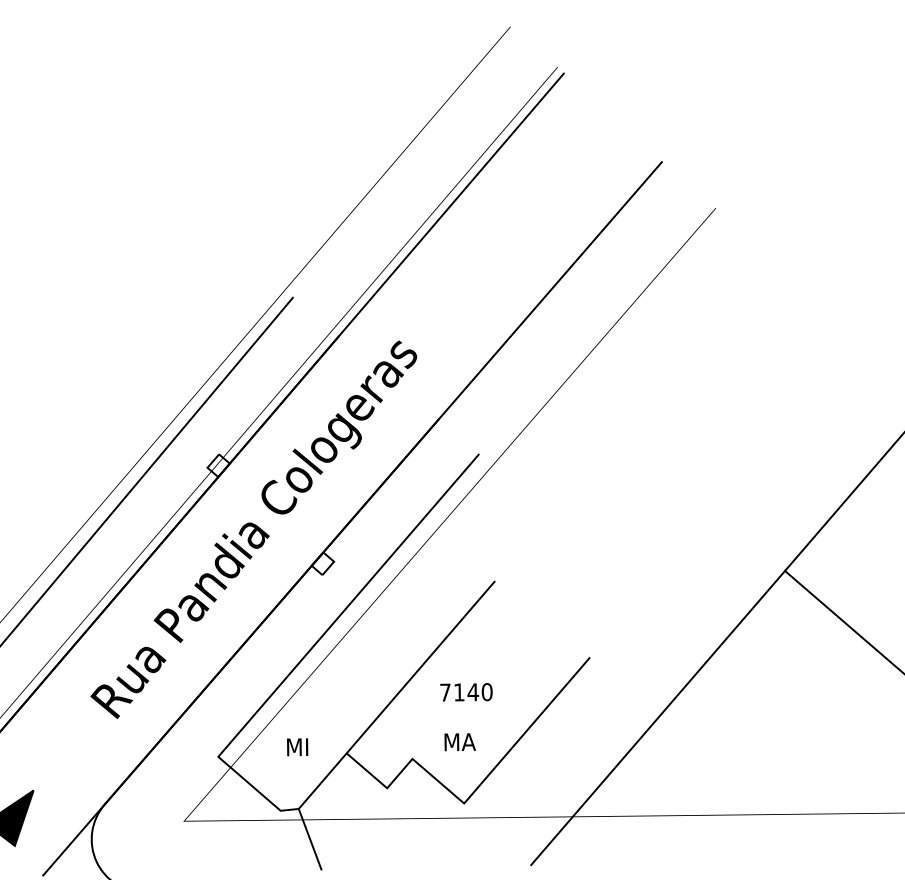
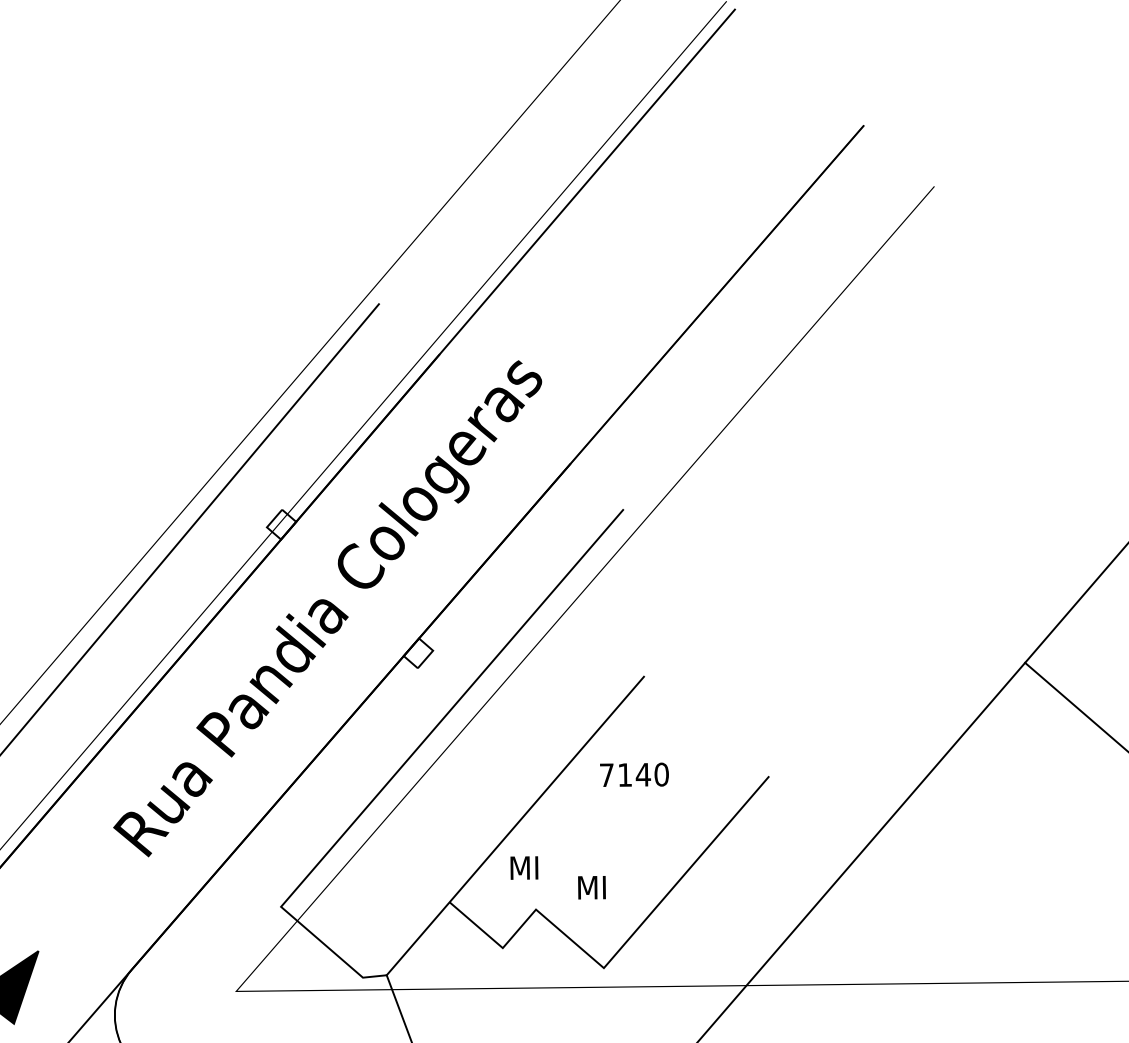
text: (466, 692) -> (634, 775), moved
text: (468, 741) -> (609, 886), MA -> MI
text: (297, 747) -> (524, 868), moved

